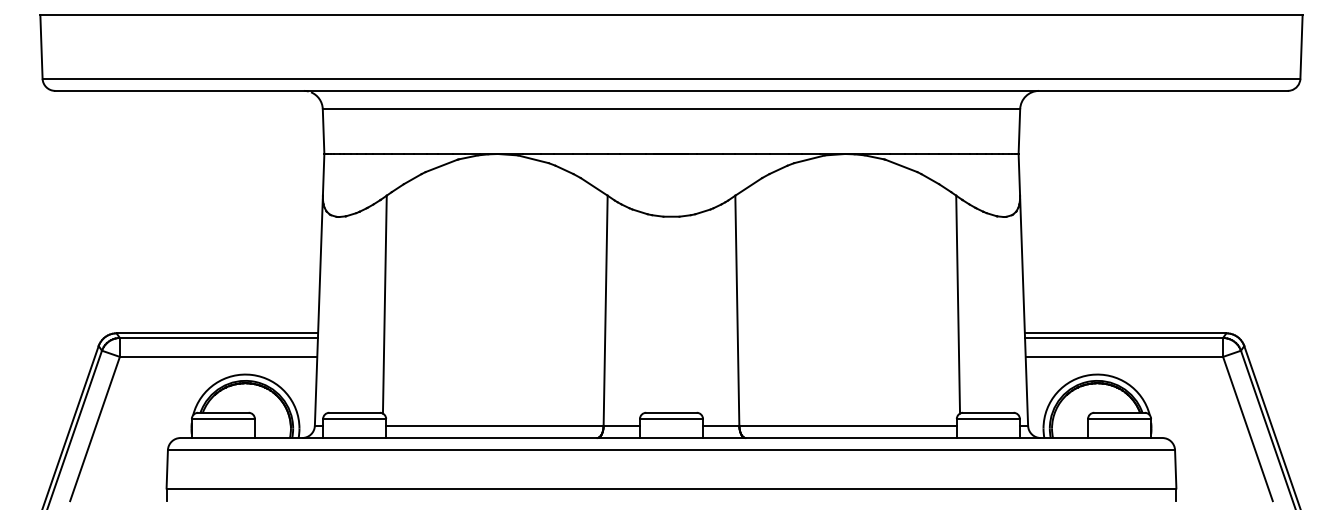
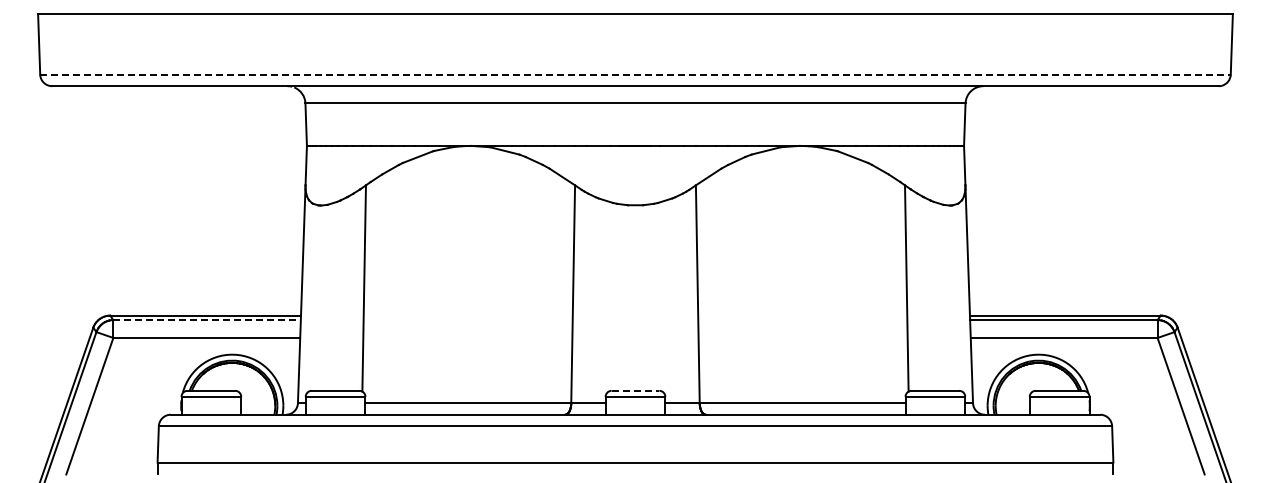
line: (671, 78) -> (635, 74), solid -> dashed
line: (219, 338) -> (207, 320), solid -> dashed
line: (671, 412) -> (635, 390), solid -> dashed

